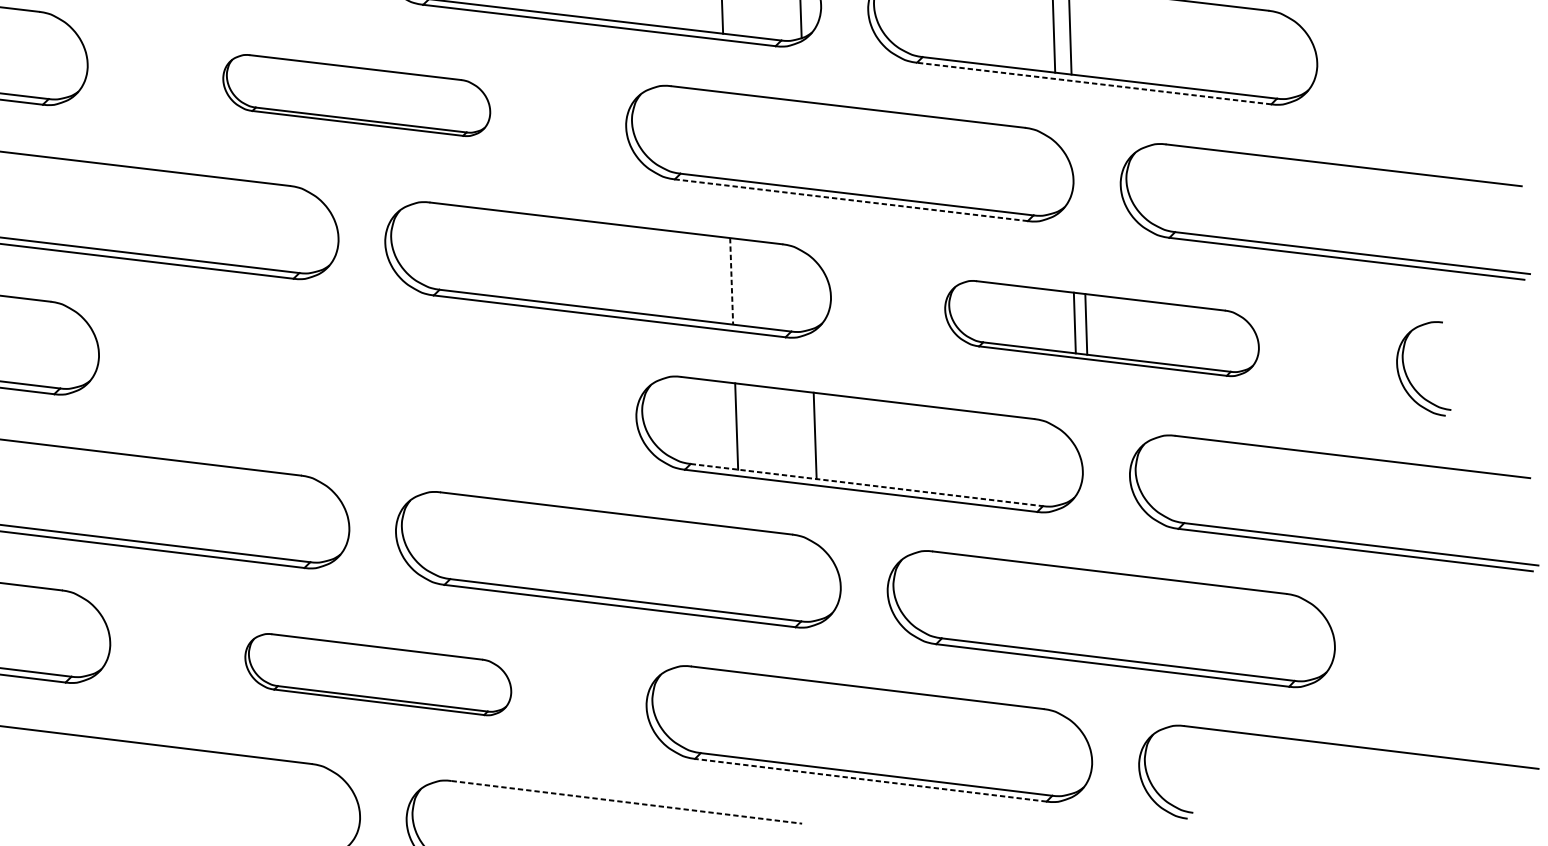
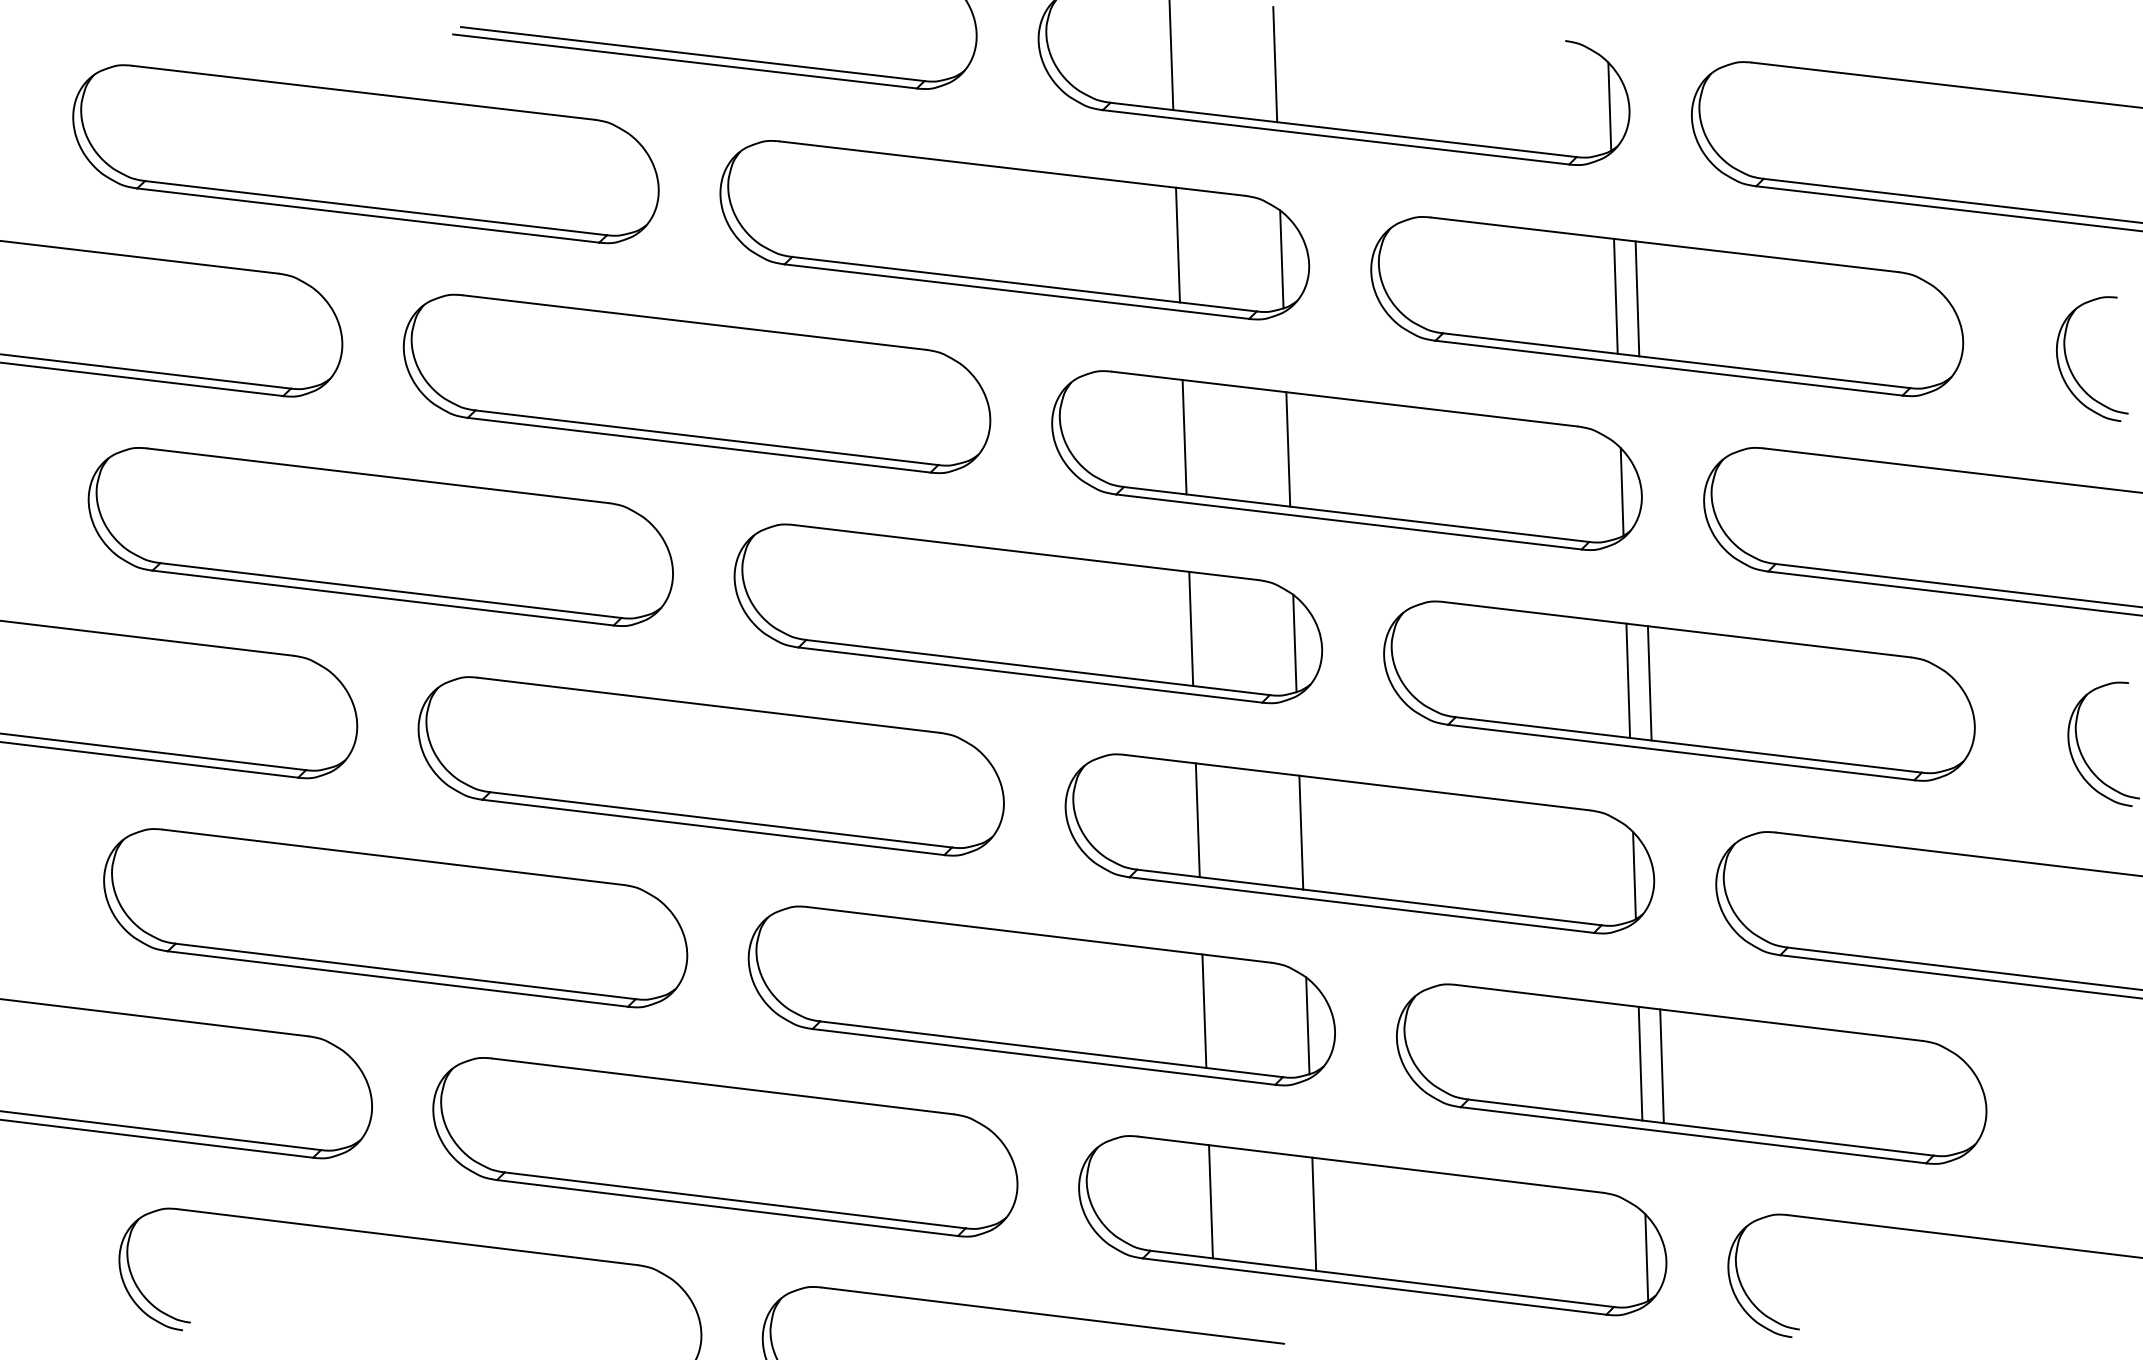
line: (1093, 83) -> (1668, 368), dashed -> solid
part: (1399, 84) -> (2071, 369), added
part: (356, 95) -> (696, 383), size x1.67
line: (726, 136) -> (1184, 437), added
line: (805, 145) -> (1288, 449), added
line: (1058, 177) -> (1621, 491), added
line: (850, 199) -> (1348, 521), dashed -> solid
line: (731, 281) -> (1191, 629), dashed -> solid
line: (810, 292) -> (1294, 643), added
part: (1102, 328) -> (1679, 690), size x1.43
part: (366, 385) -> (710, 766), added
line: (1067, 468) -> (1634, 875), added
line: (866, 485) -> (1369, 897), dashed -> solid
line: (741, 570) -> (1204, 1010), added
line: (819, 582) -> (1307, 1025), added
line: (1072, 611) -> (1640, 1063), added
line: (1088, 613) -> (1661, 1066), added
part: (378, 674) -> (725, 1147), size x1.67
line: (746, 715) -> (1210, 1201), added
line: (825, 724) -> (1314, 1213), added
line: (1077, 758) -> (1646, 1257), added
line: (870, 780) -> (1374, 1286), dashed -> solid
line: (627, 802) -> (1053, 1315), dashed -> solid

